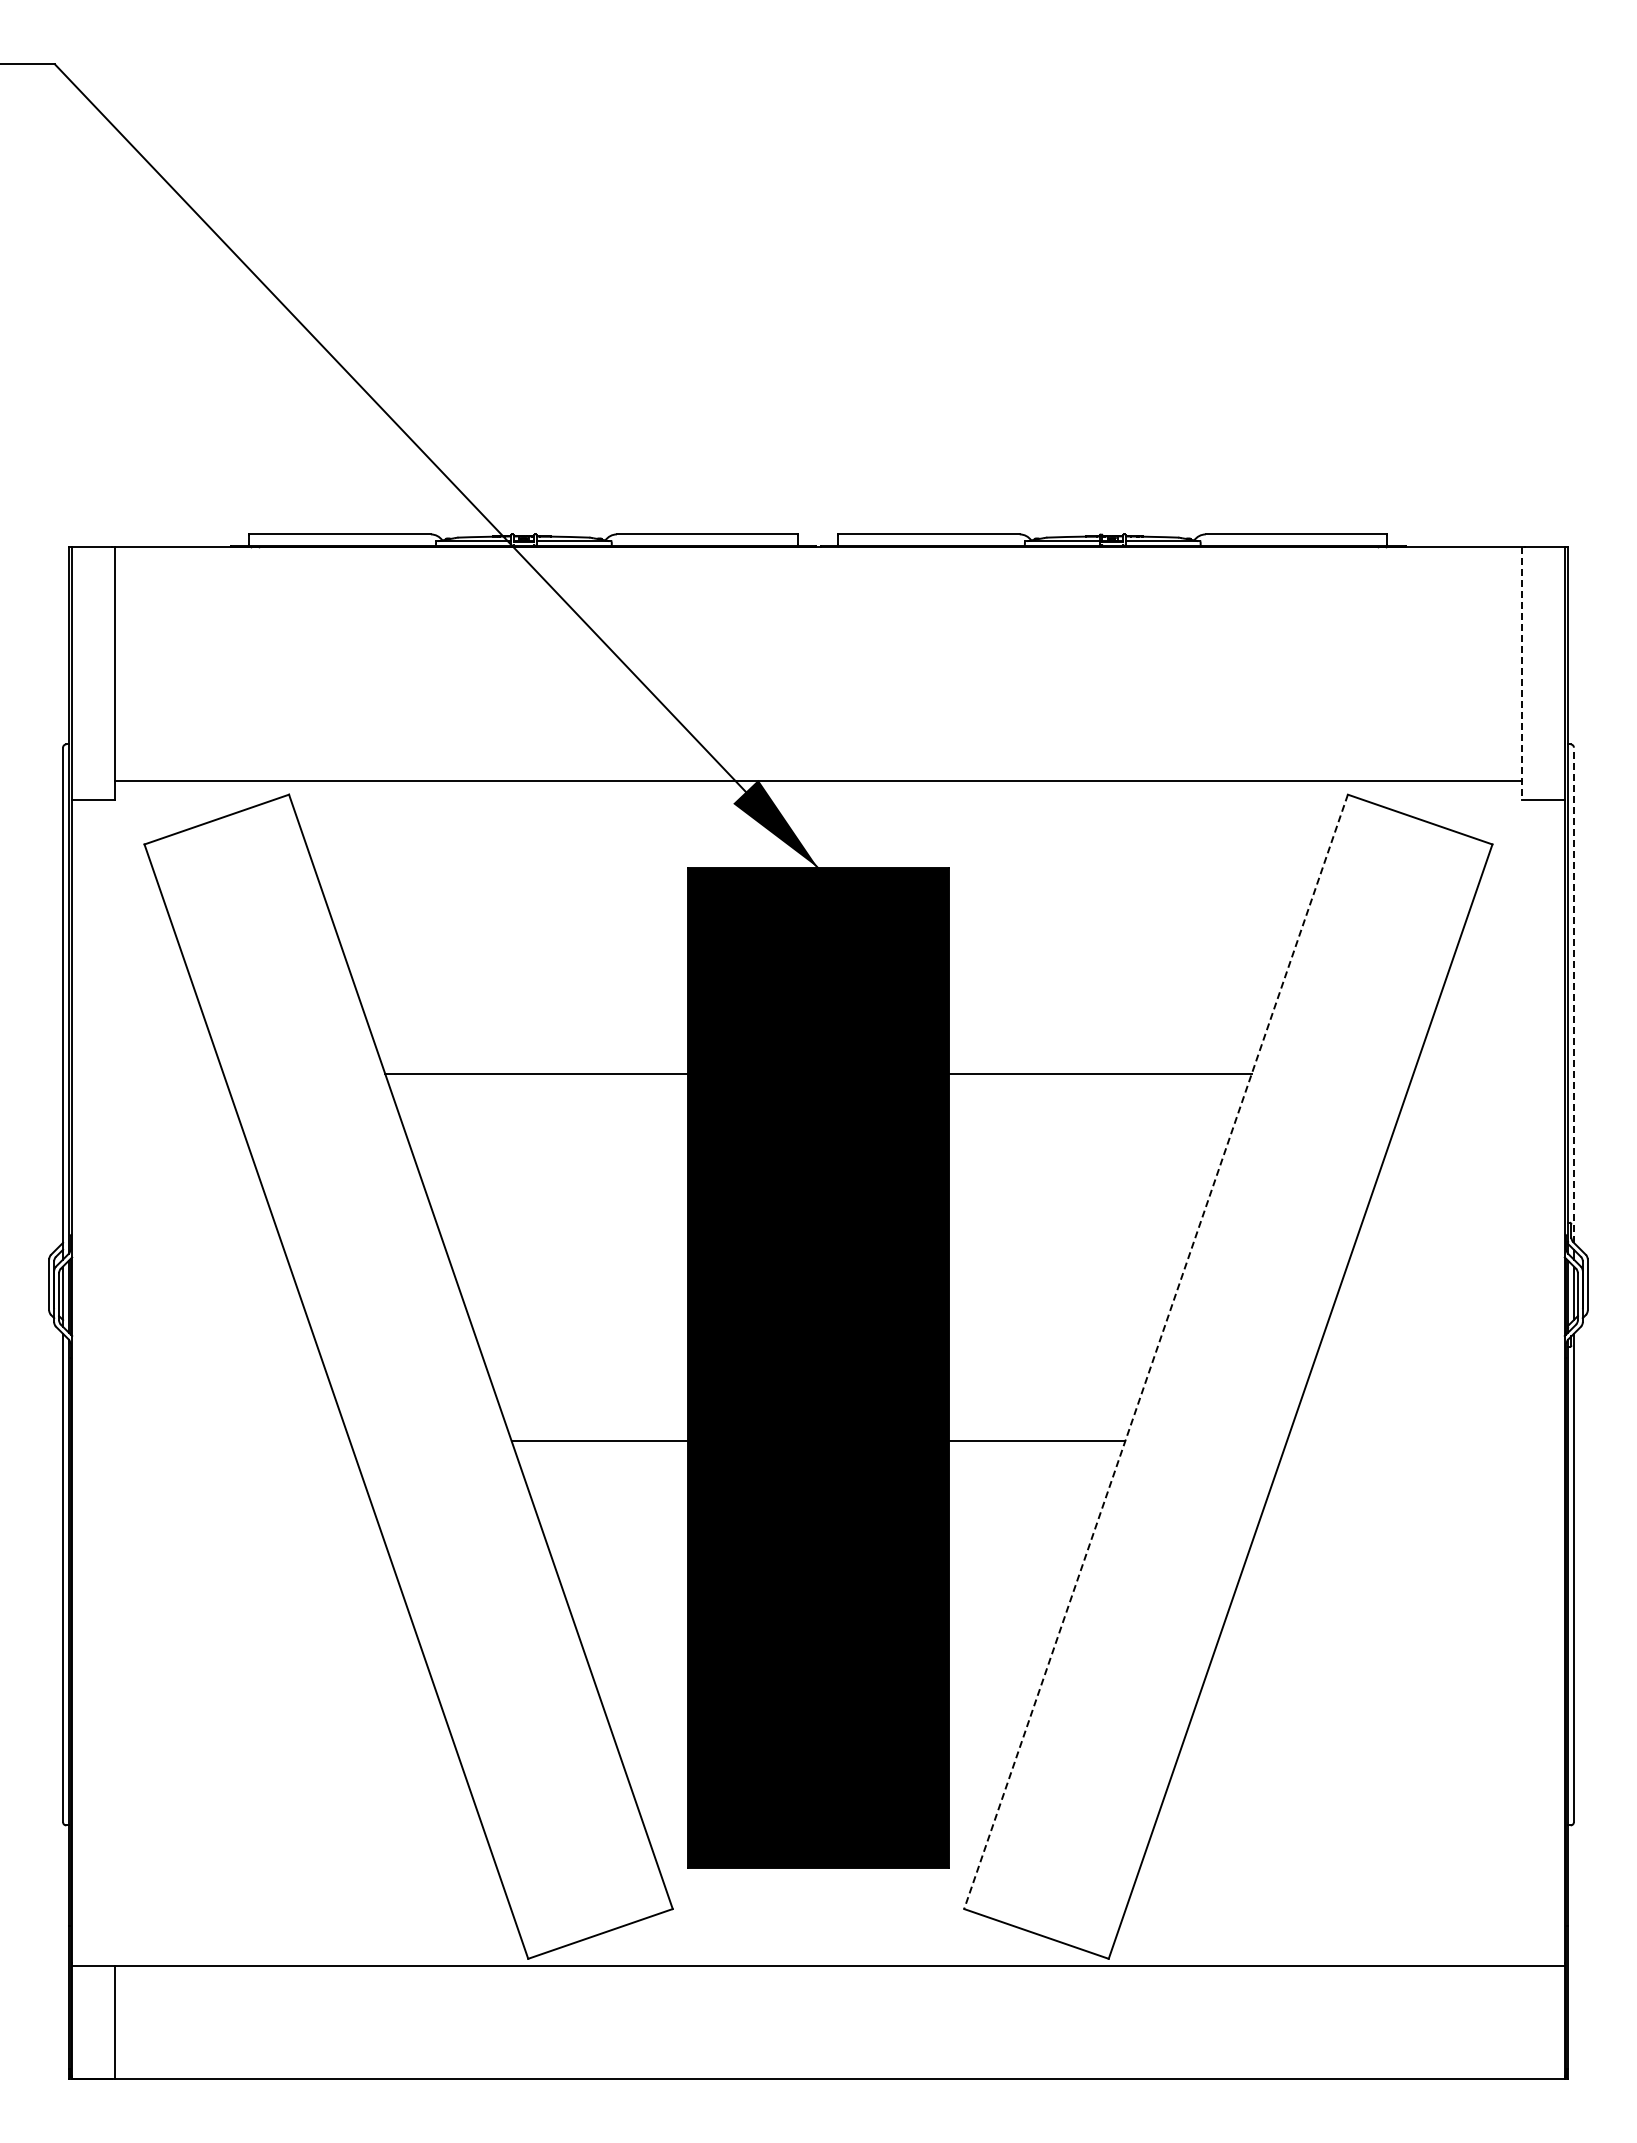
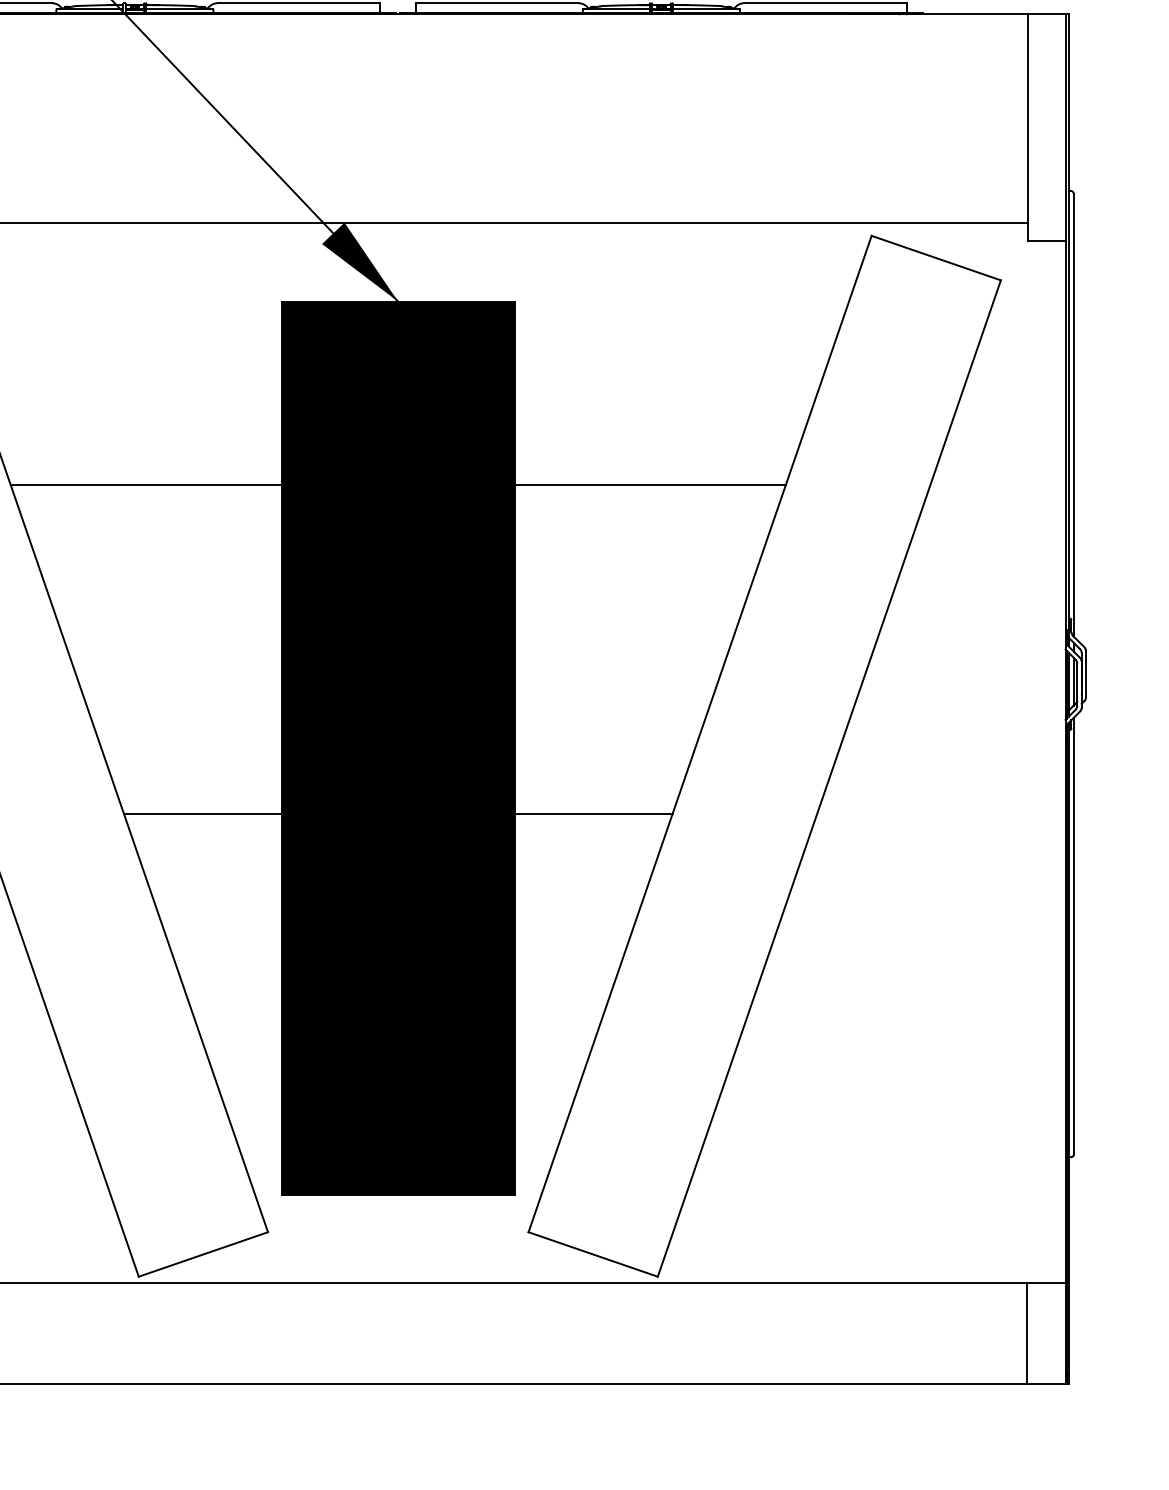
line: (1522, 673) -> (1027, 127), dashed -> solid
line: (1573, 995) -> (1073, 415), dashed -> solid
line: (1155, 1352) -> (699, 734), dashed -> solid
line: (1521, 2021) -> (1026, 1332), added

